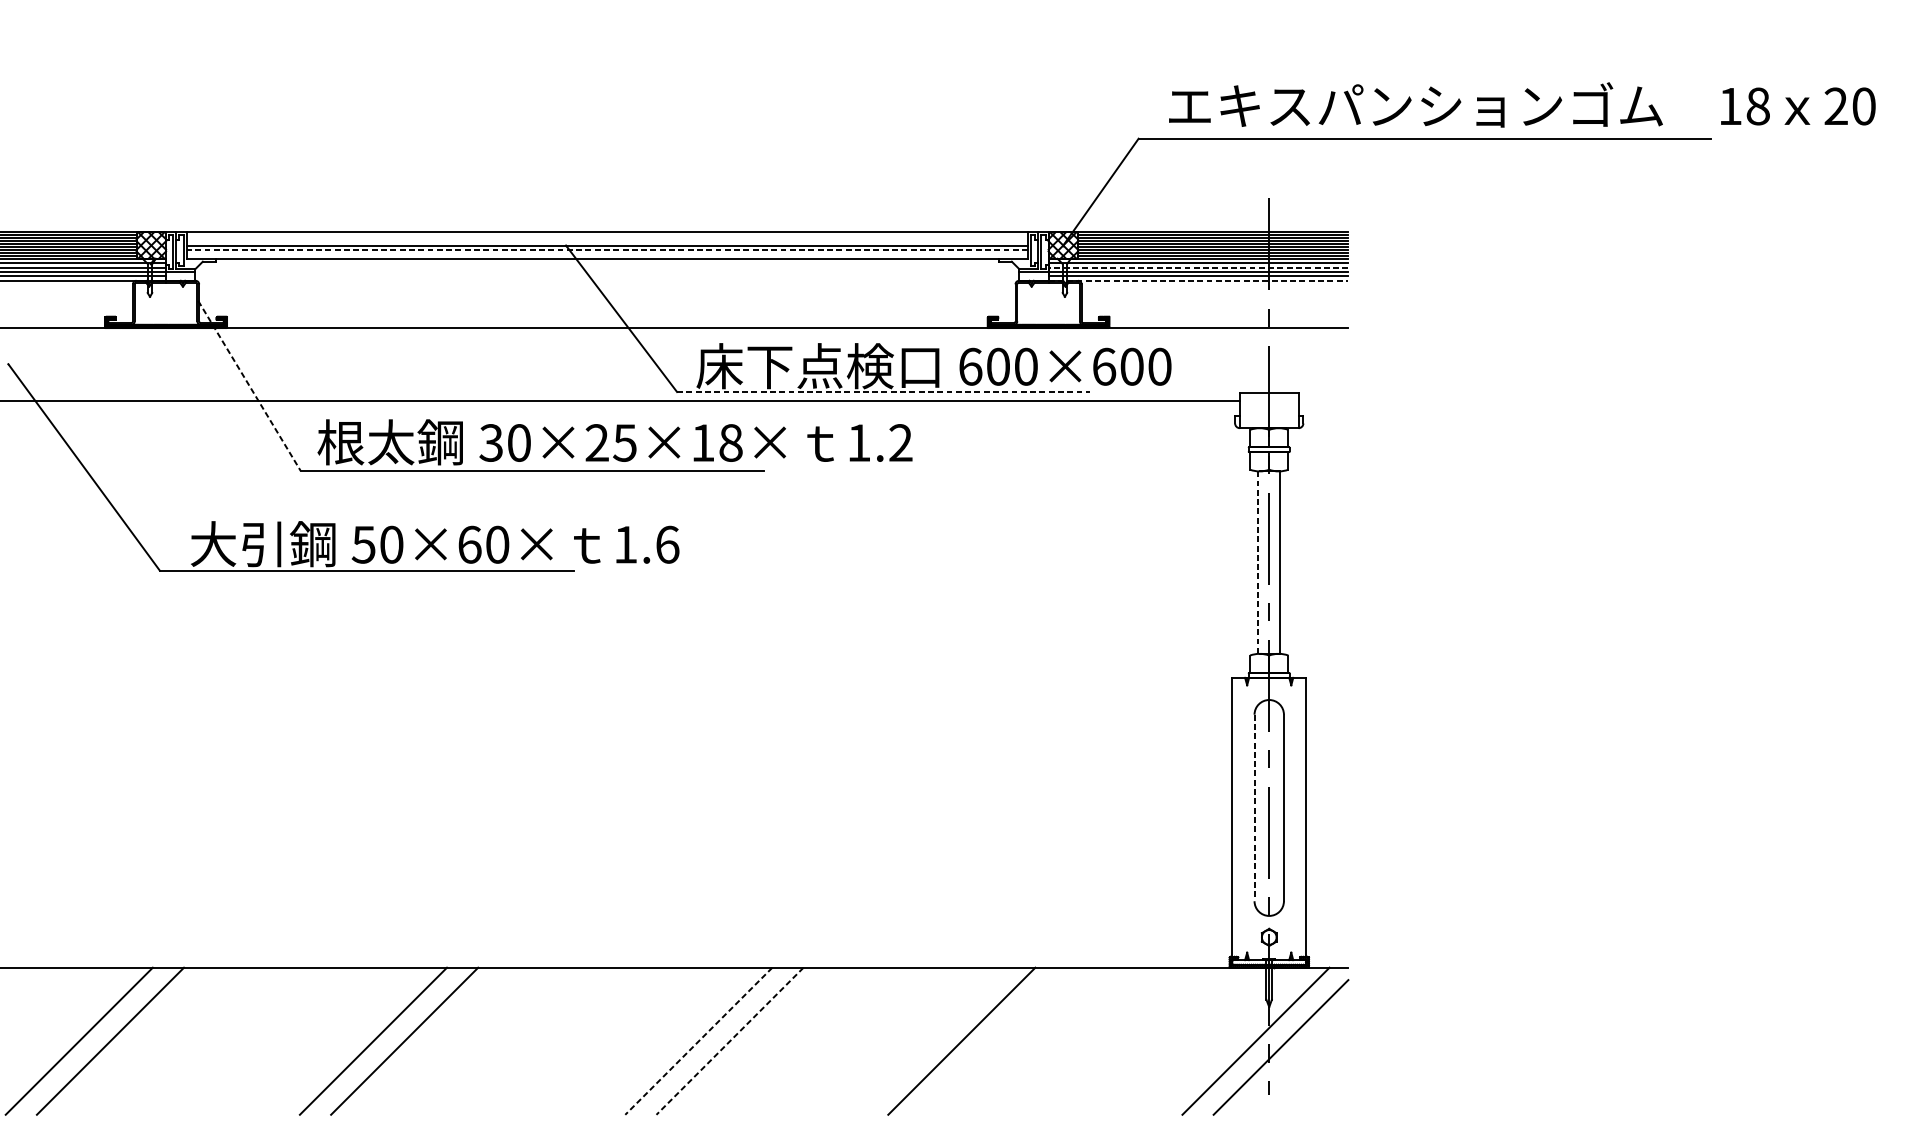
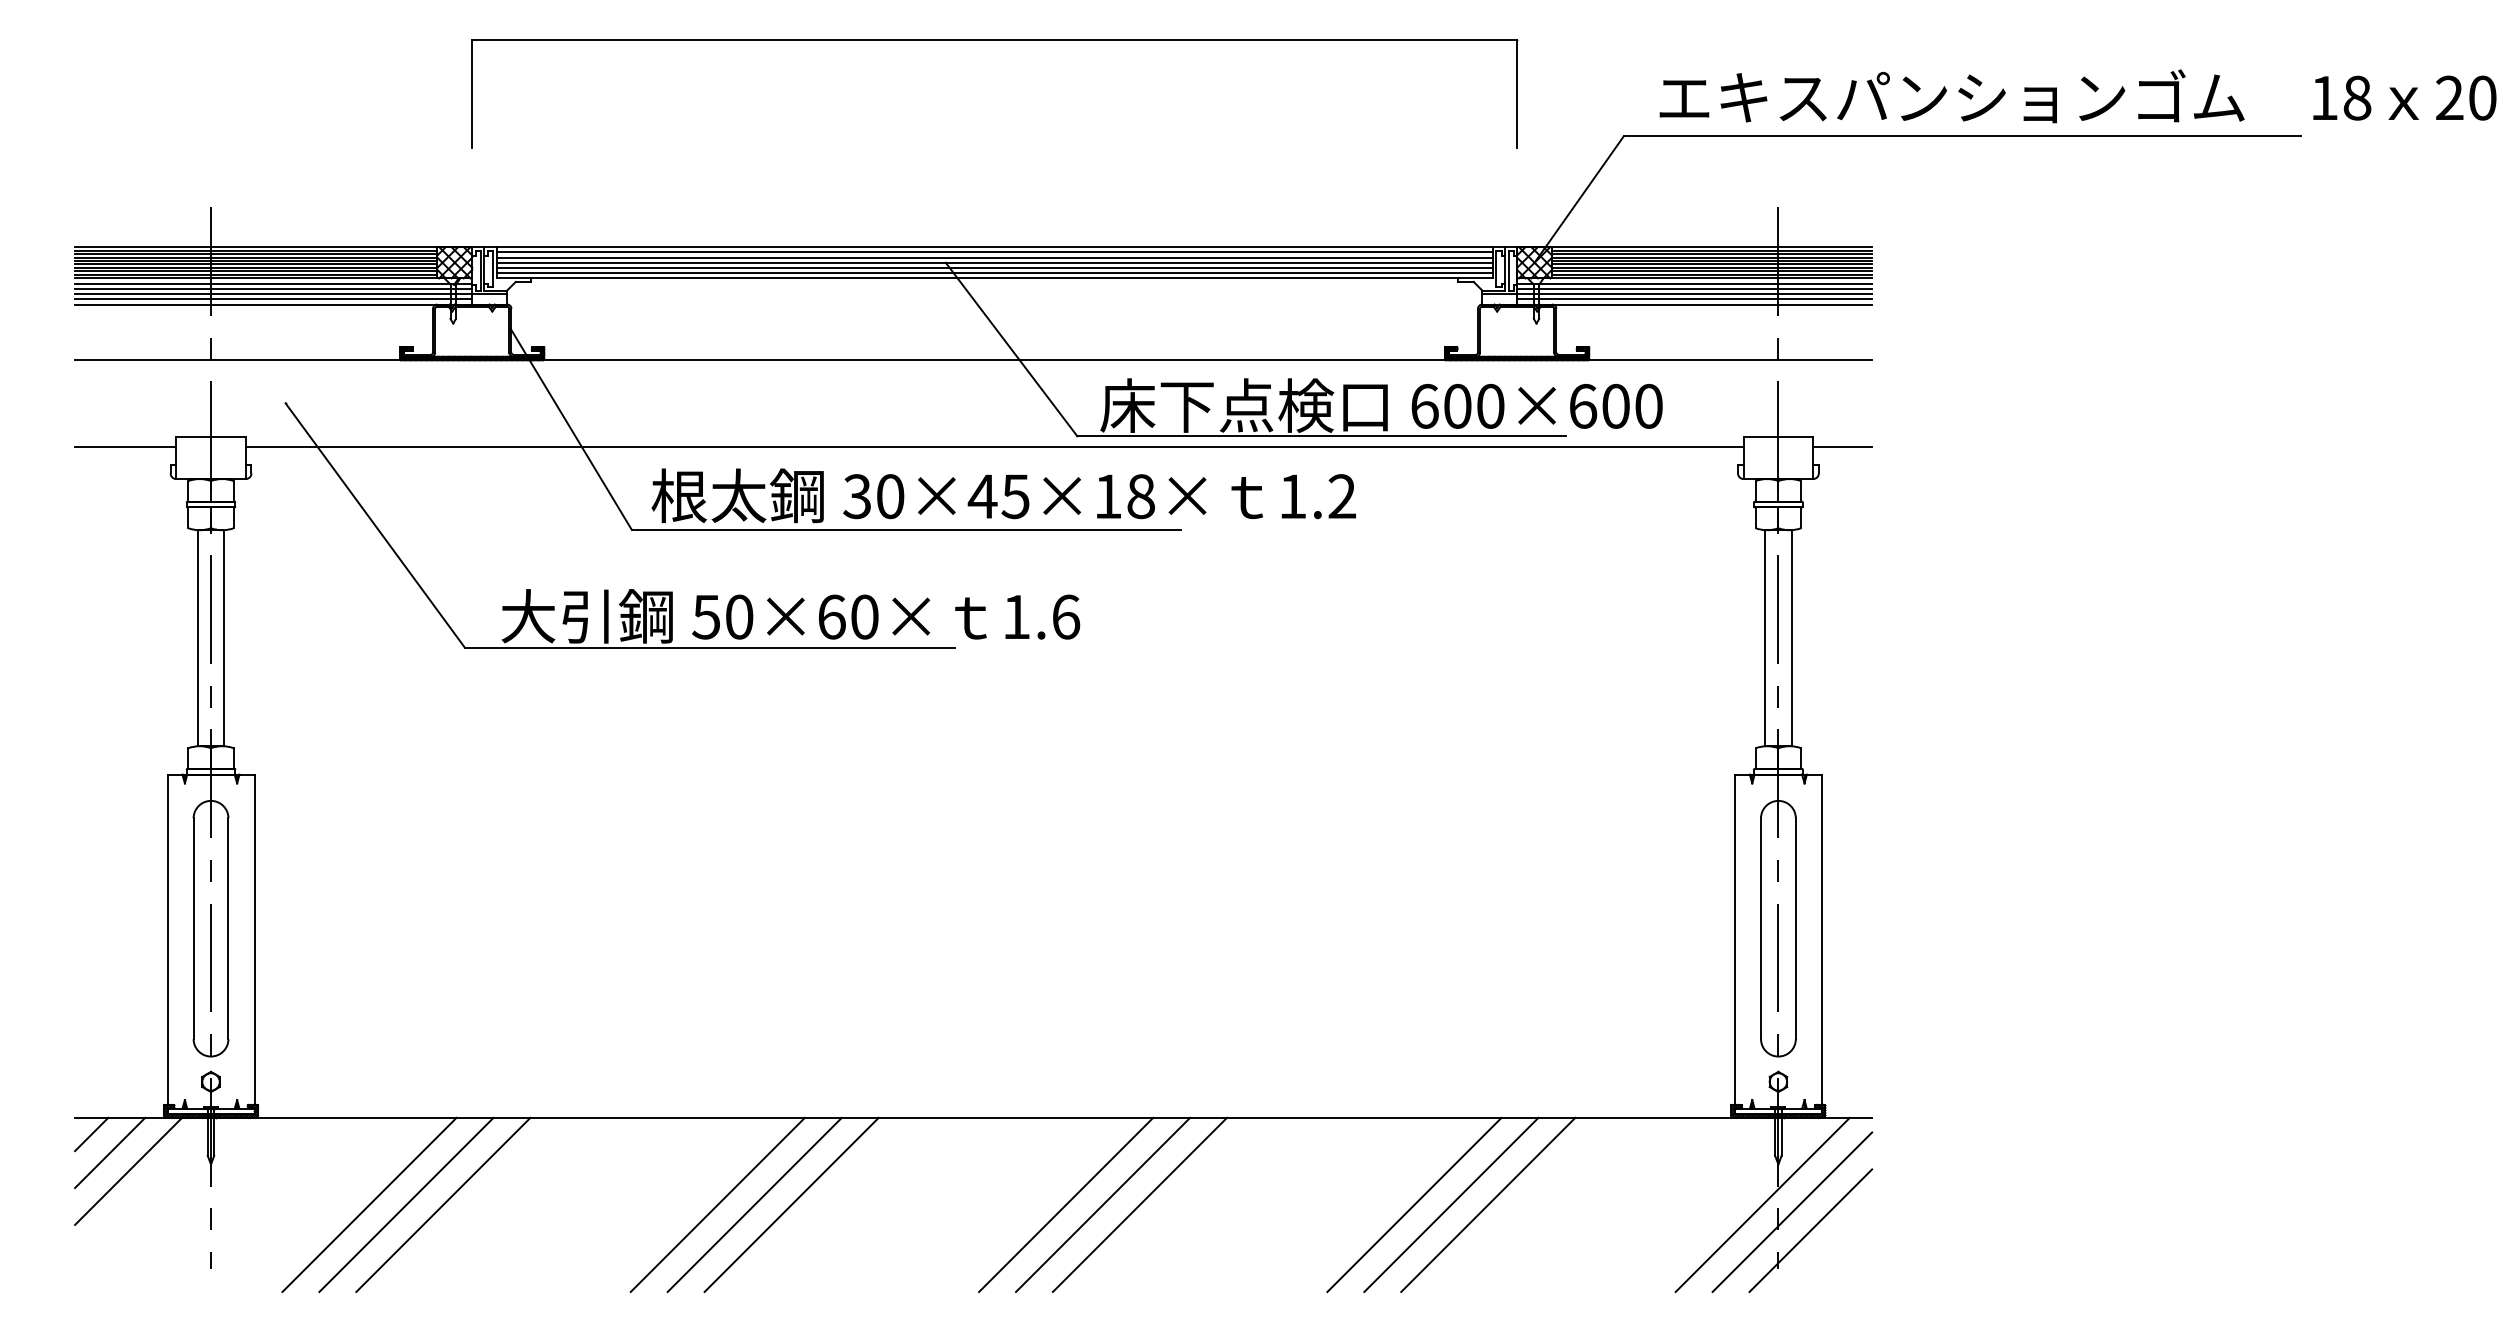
part: (607, 57) -> (994, 40), added
line: (607, 236) -> (994, 252), added
line: (607, 241) -> (994, 257), added
line: (607, 249) -> (994, 267), dashed -> solid
line: (607, 254) -> (994, 273), added
line: (1198, 267) -> (1694, 288), dashed -> solid
line: (1199, 280) -> (1695, 304), dashed -> solid
line: (249, 386) -> (571, 429), dashed -> solid
line: (884, 392) -> (1322, 436), dashed -> solid
line: (1323, 401) -> (1842, 447), added
text: (597, 442) -> (982, 496), 30×25×18× -> 30×45×18×
line: (1258, 562) -> (1765, 638), dashed -> solid
line: (1254, 808) -> (1761, 929), dashed -> solid
line: (141, 1040) -> (443, 1204), added
line: (435, 1040) -> (791, 1204), added
line: (667, 1040) -> (1066, 1204), added
line: (993, 1040) -> (1451, 1204), added
line: (1024, 1040) -> (1488, 1204), added
line: (698, 1041) -> (1102, 1205), dashed -> solid
line: (729, 1041) -> (1139, 1205), dashed -> solid
line: (1296, 1062) -> (1810, 1230), added

